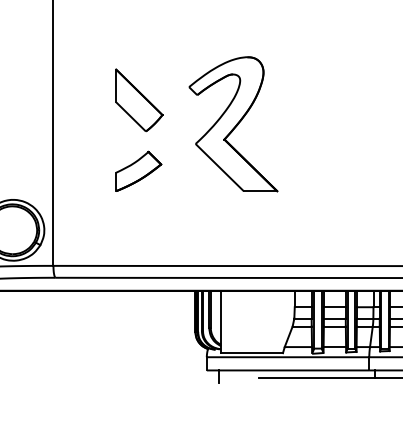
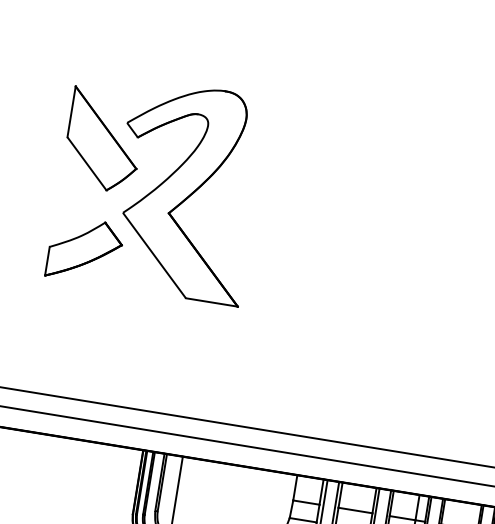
part: (233, 124) -> (186, 192), moved

